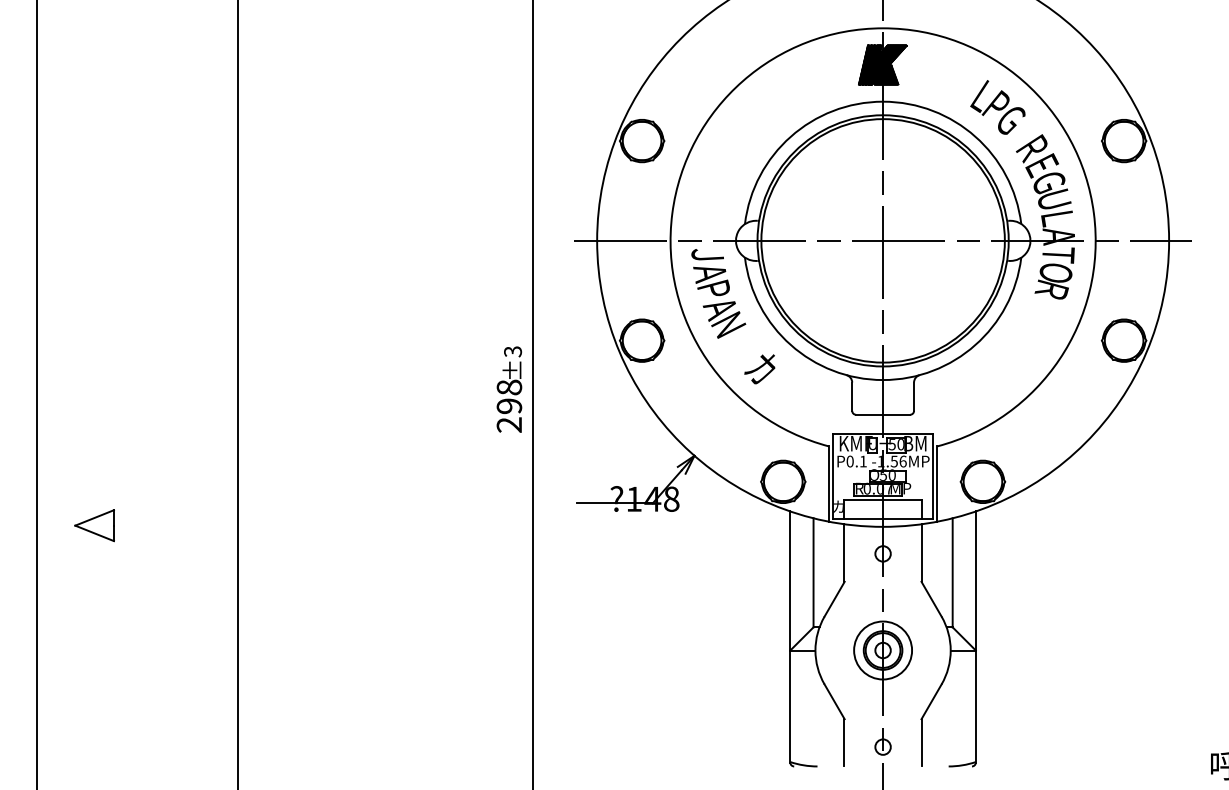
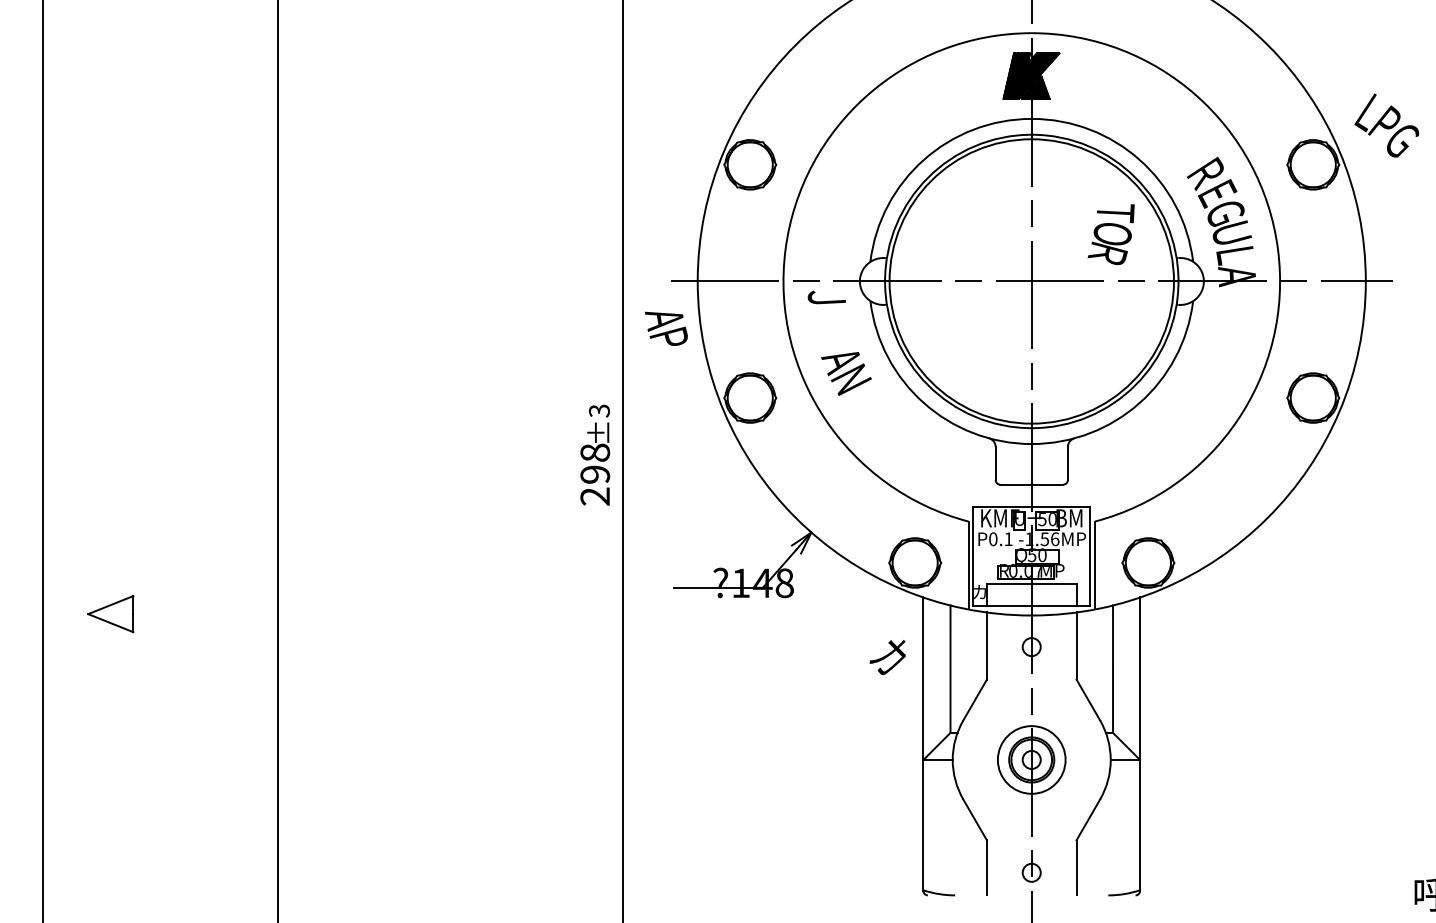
text: (997, 107) -> (1386, 125), moved
text: (1054, 273) -> (1110, 234), moved
text: (711, 281) -> (666, 328), moved
text: (759, 369) -> (887, 657), moved

